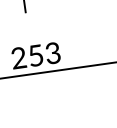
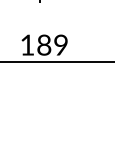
text: (35, 55) -> (43, 44), 253 -> 189

